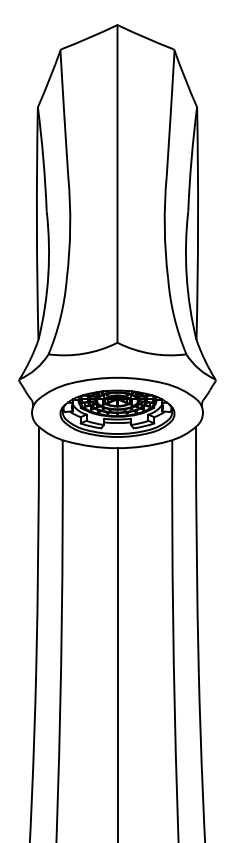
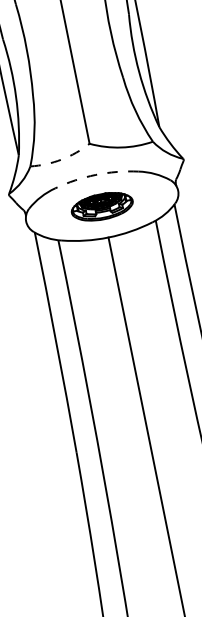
arc: (83, 353) -> (61, 159), solid -> dashed
arc: (117, 377) -> (95, 174), solid -> dashed
part: (117, 413) -> (102, 206), size x0.6

